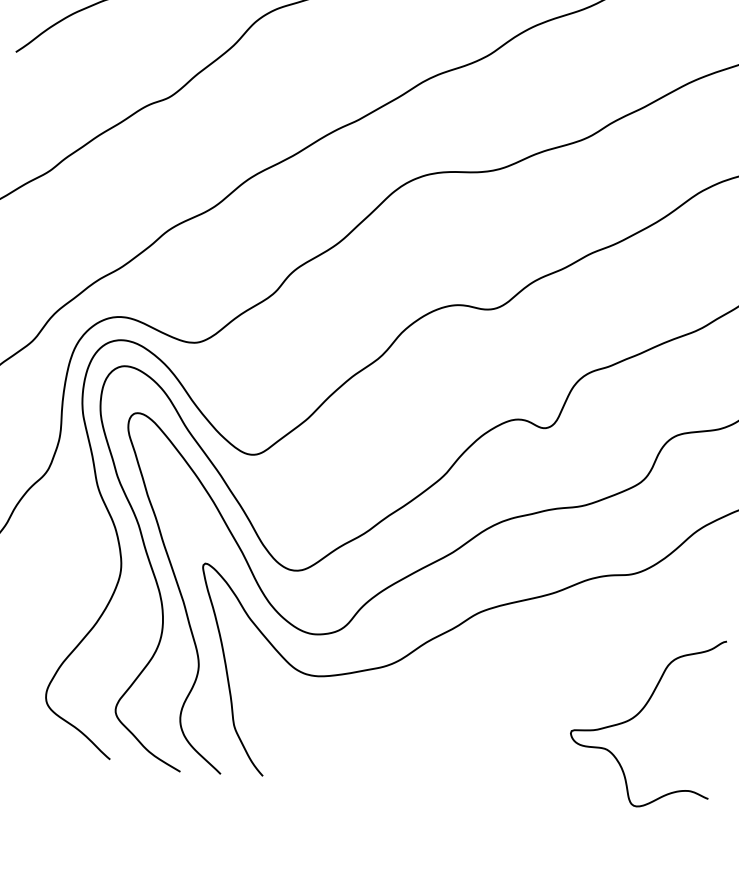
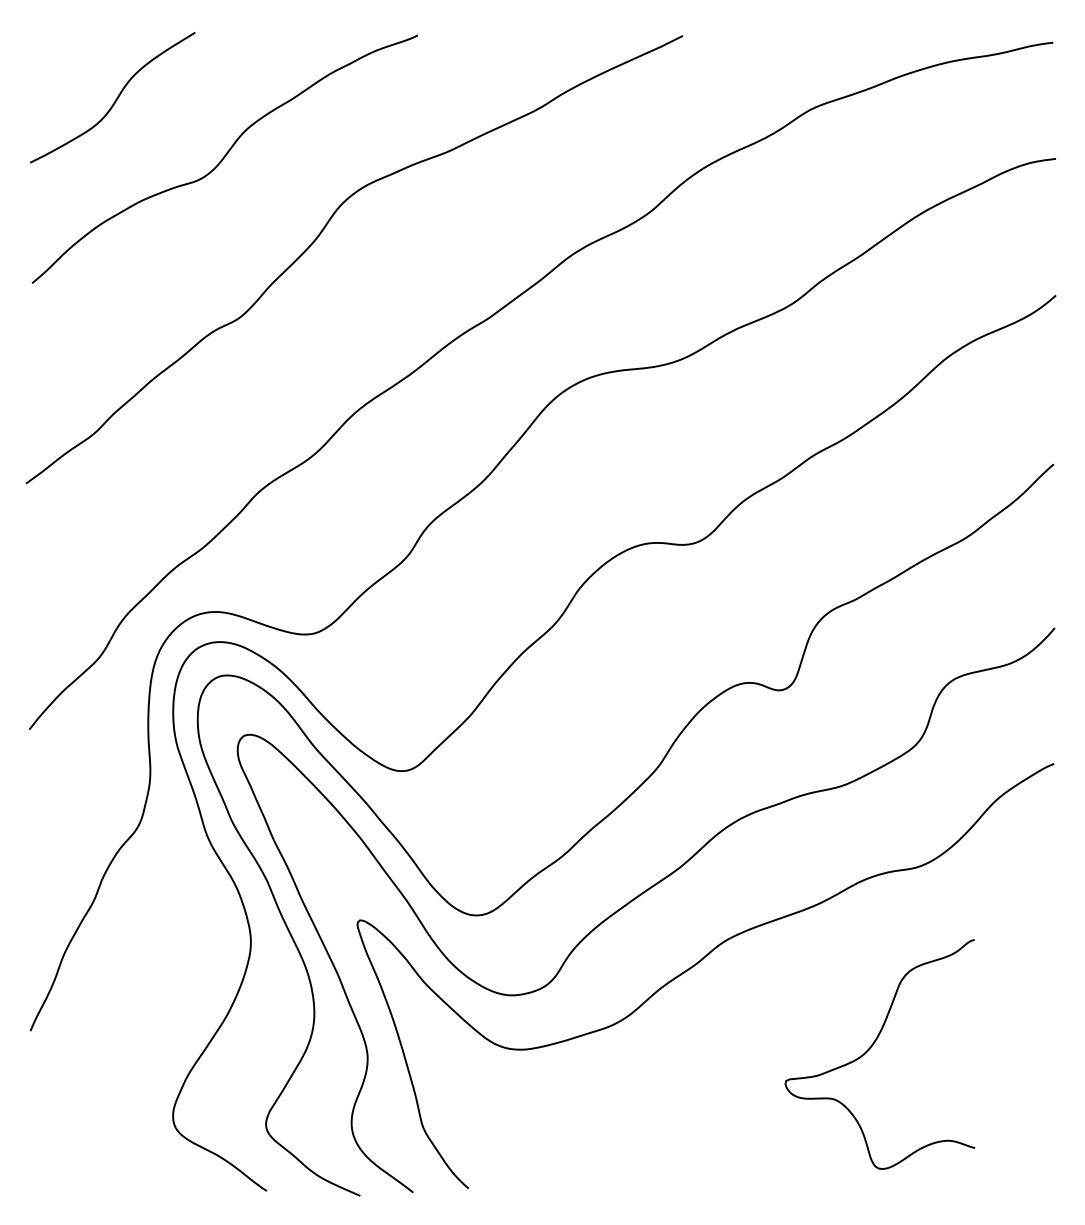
curve: (638, 714) -> (870, 1049), moved

